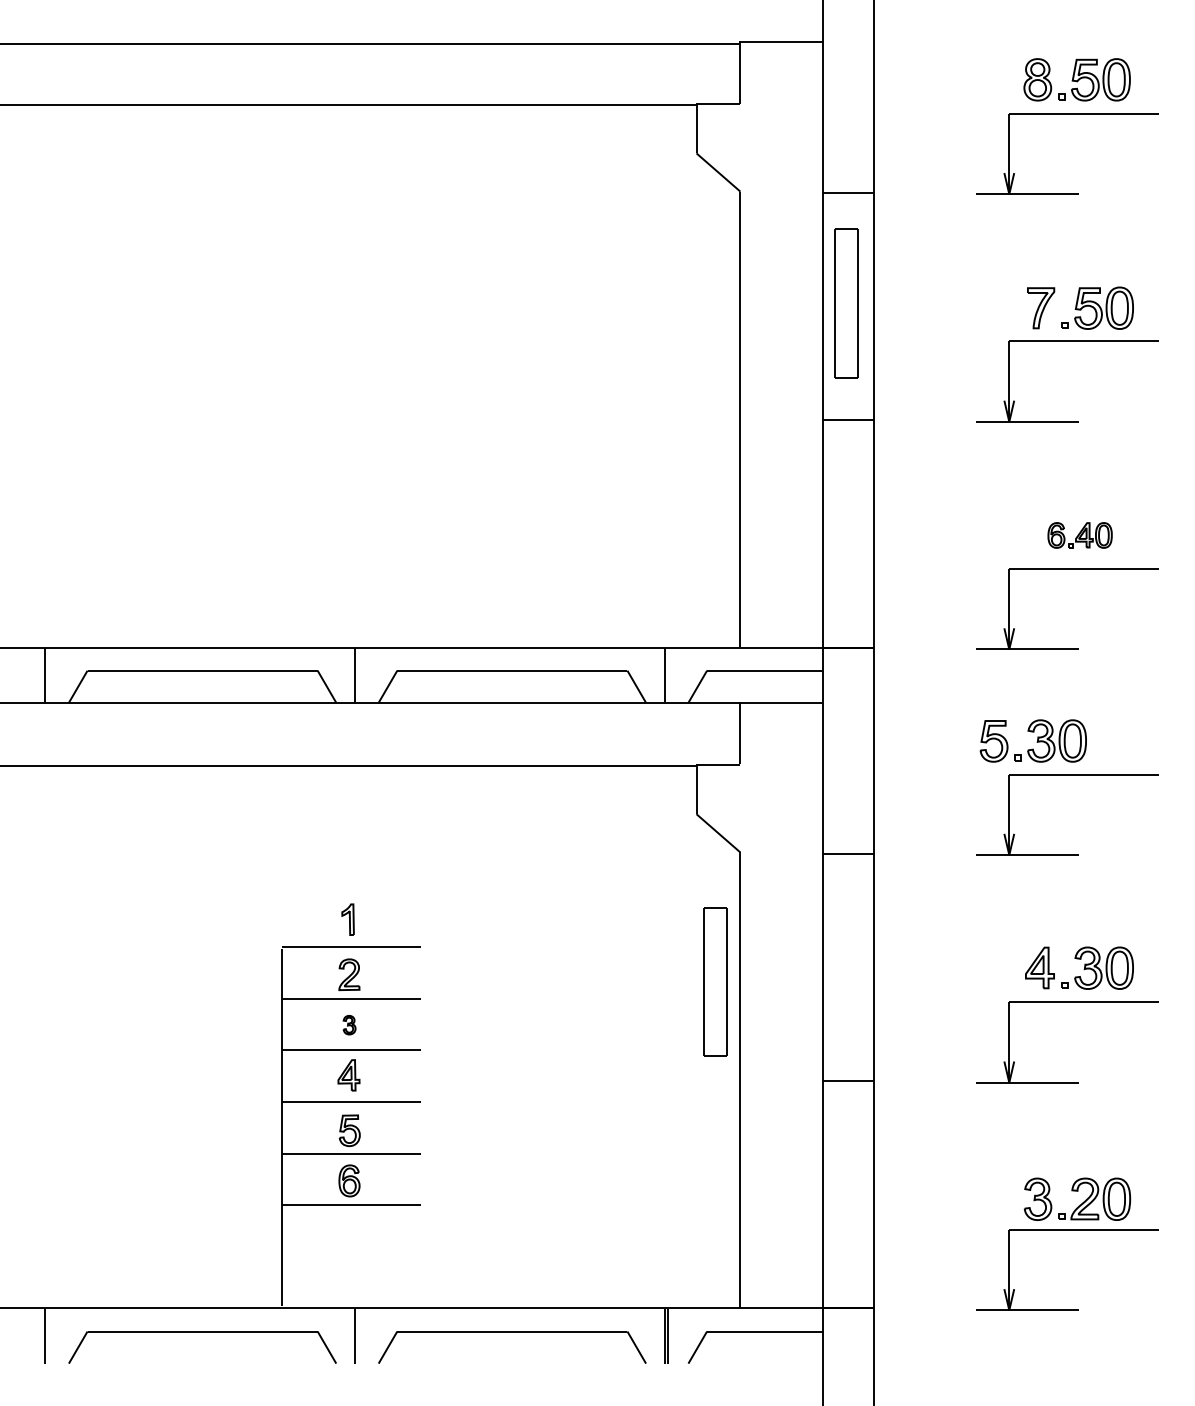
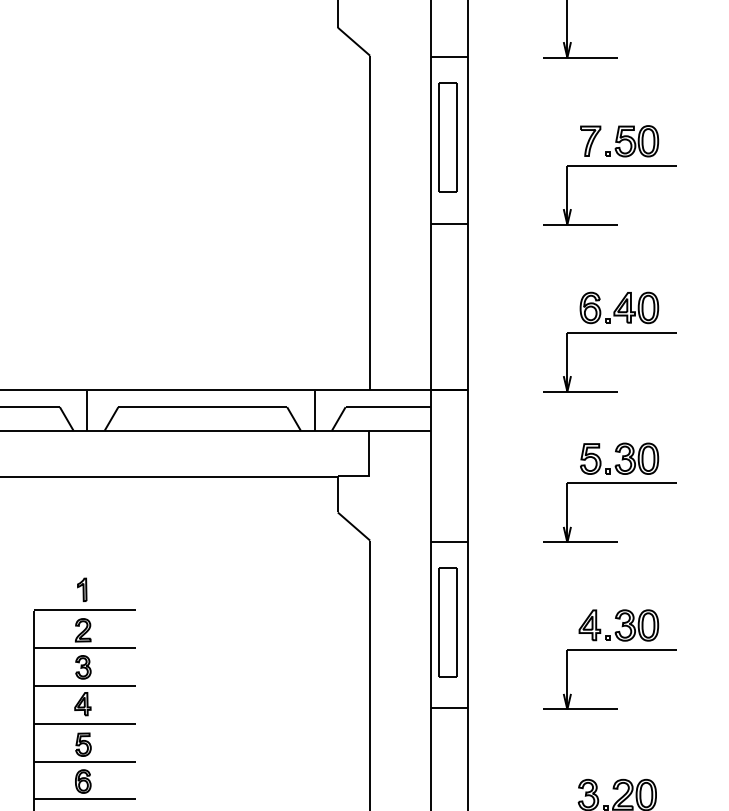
part: (1079, 535) -> (618, 308), size x1.67
part: (1032, 740) -> (618, 458), moved
part: (715, 981) -> (447, 622), moved
part: (349, 1024) -> (83, 666), size x1.67

